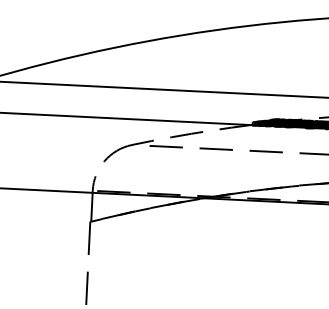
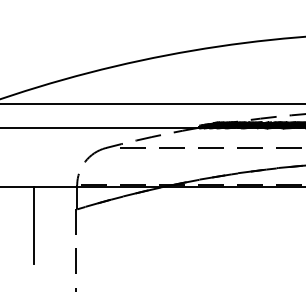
line: (35, 238) -> (34, 224), added

